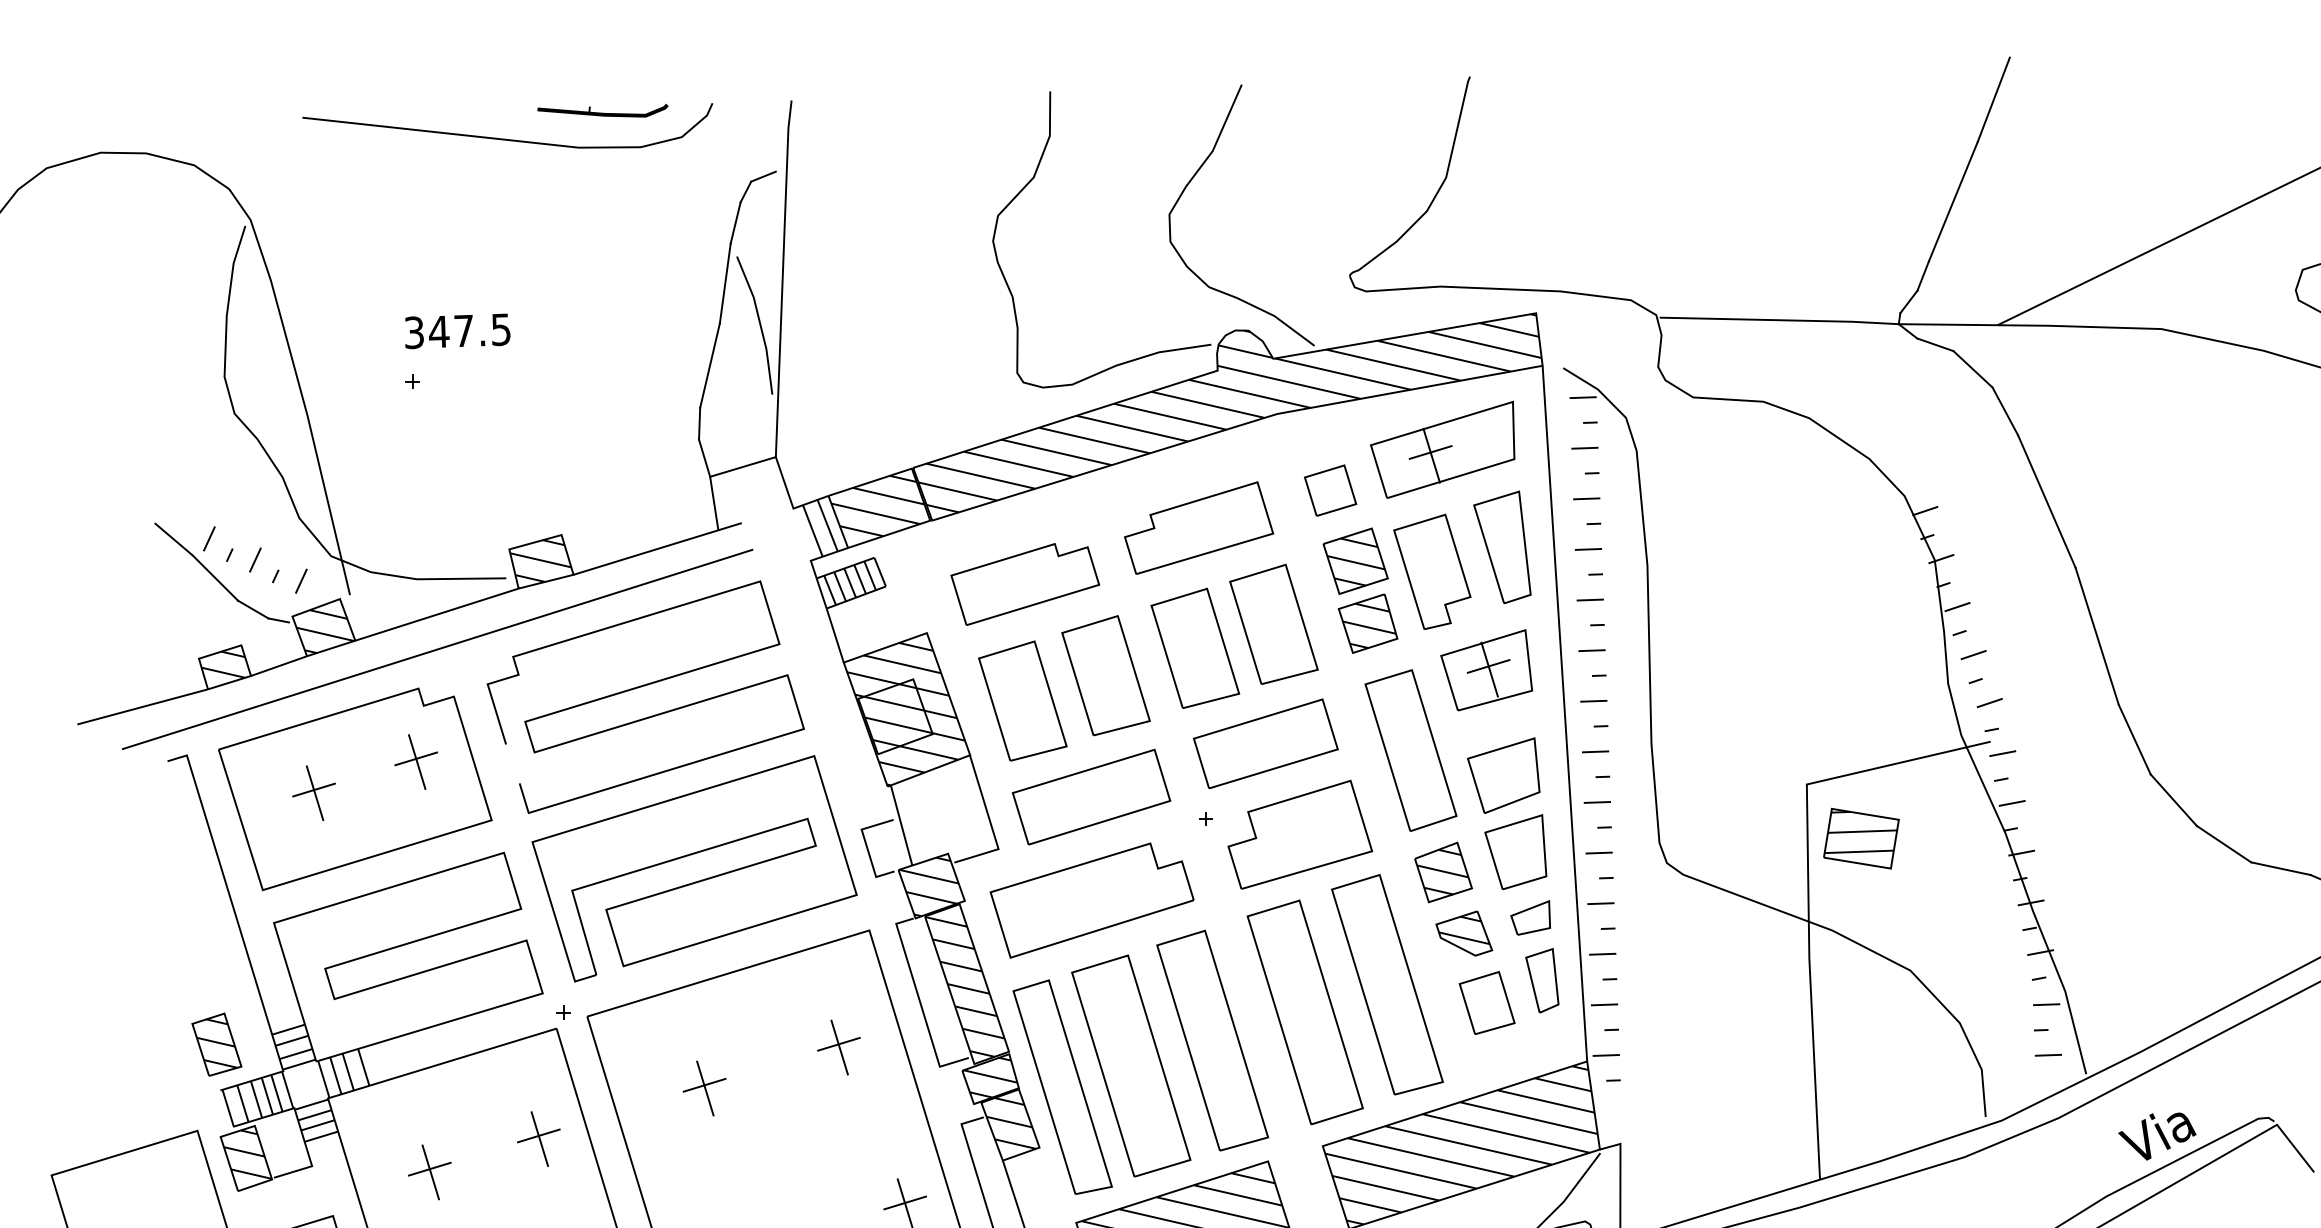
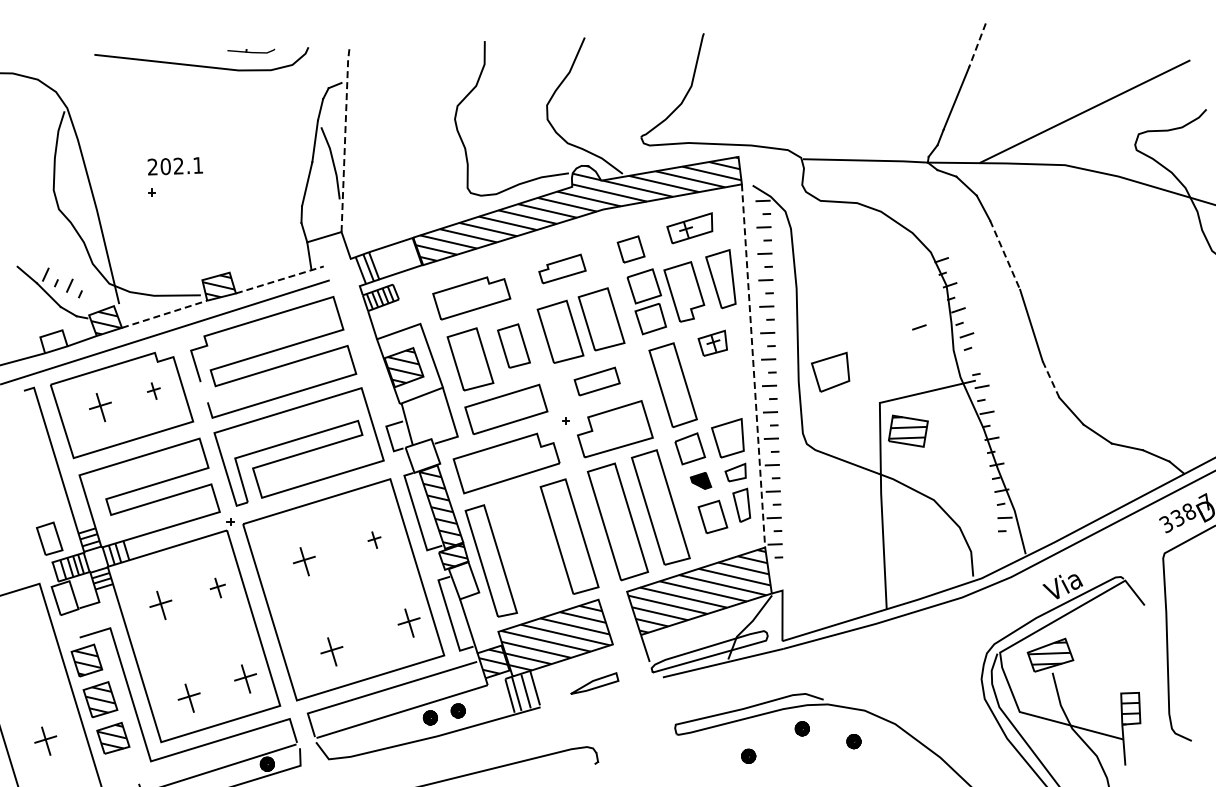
line: (1993, 99) -> (977, 45), solid -> dashed
part: (603, 109) -> (251, 50), size x0.7
line: (783, 277) -> (345, 138), solid -> dashed
text: (455, 331) -> (174, 166), 347.5 -> 202.1
part: (1442, 450) -> (689, 228), size x0.6
line: (2047, 502) -> (1005, 255), solid -> dashed
hatch: (877, 505) -> (394, 257), removed
part: (1199, 526) -> (562, 268), size x0.6
line: (656, 548) -> (279, 279), solid -> dashed
hatch: (1356, 561) -> (644, 286), removed
line: (300, 580) -> (93, 296), removed
line: (436, 615) -> (164, 314), solid -> dashed
hatch: (1369, 624) -> (651, 319), removed
hatch: (222, 664) -> (52, 340), removed
part: (1486, 670) -> (712, 343), size x0.6
part: (1105, 674) -> (513, 345), size x0.7
line: (1990, 703) -> (919, 327), moved
line: (1564, 712) -> (753, 365), solid -> dashed
hatch: (905, 714) -> (409, 366), removed
line: (2135, 739) -> (1051, 379), solid -> dashed
part: (1264, 743) -> (596, 381), size x0.6
part: (415, 760) -> (153, 390), size x0.6
part: (1503, 774) -> (830, 371), moved
hatch: (1442, 871) -> (689, 448), removed
hatch: (928, 887) -> (421, 456), removed
part: (1463, 933) -> (700, 480), size x0.7
hatch: (216, 1042) -> (49, 537), removed
part: (838, 1046) -> (374, 539), size x0.6
line: (2047, 1055) -> (1005, 544), removed
part: (1130, 1065) -> (526, 549), removed
hatch: (1011, 1122) -> (464, 579), removed
part: (538, 1137) -> (217, 587), size x0.7
hatch: (247, 1153) -> (65, 595), removed

